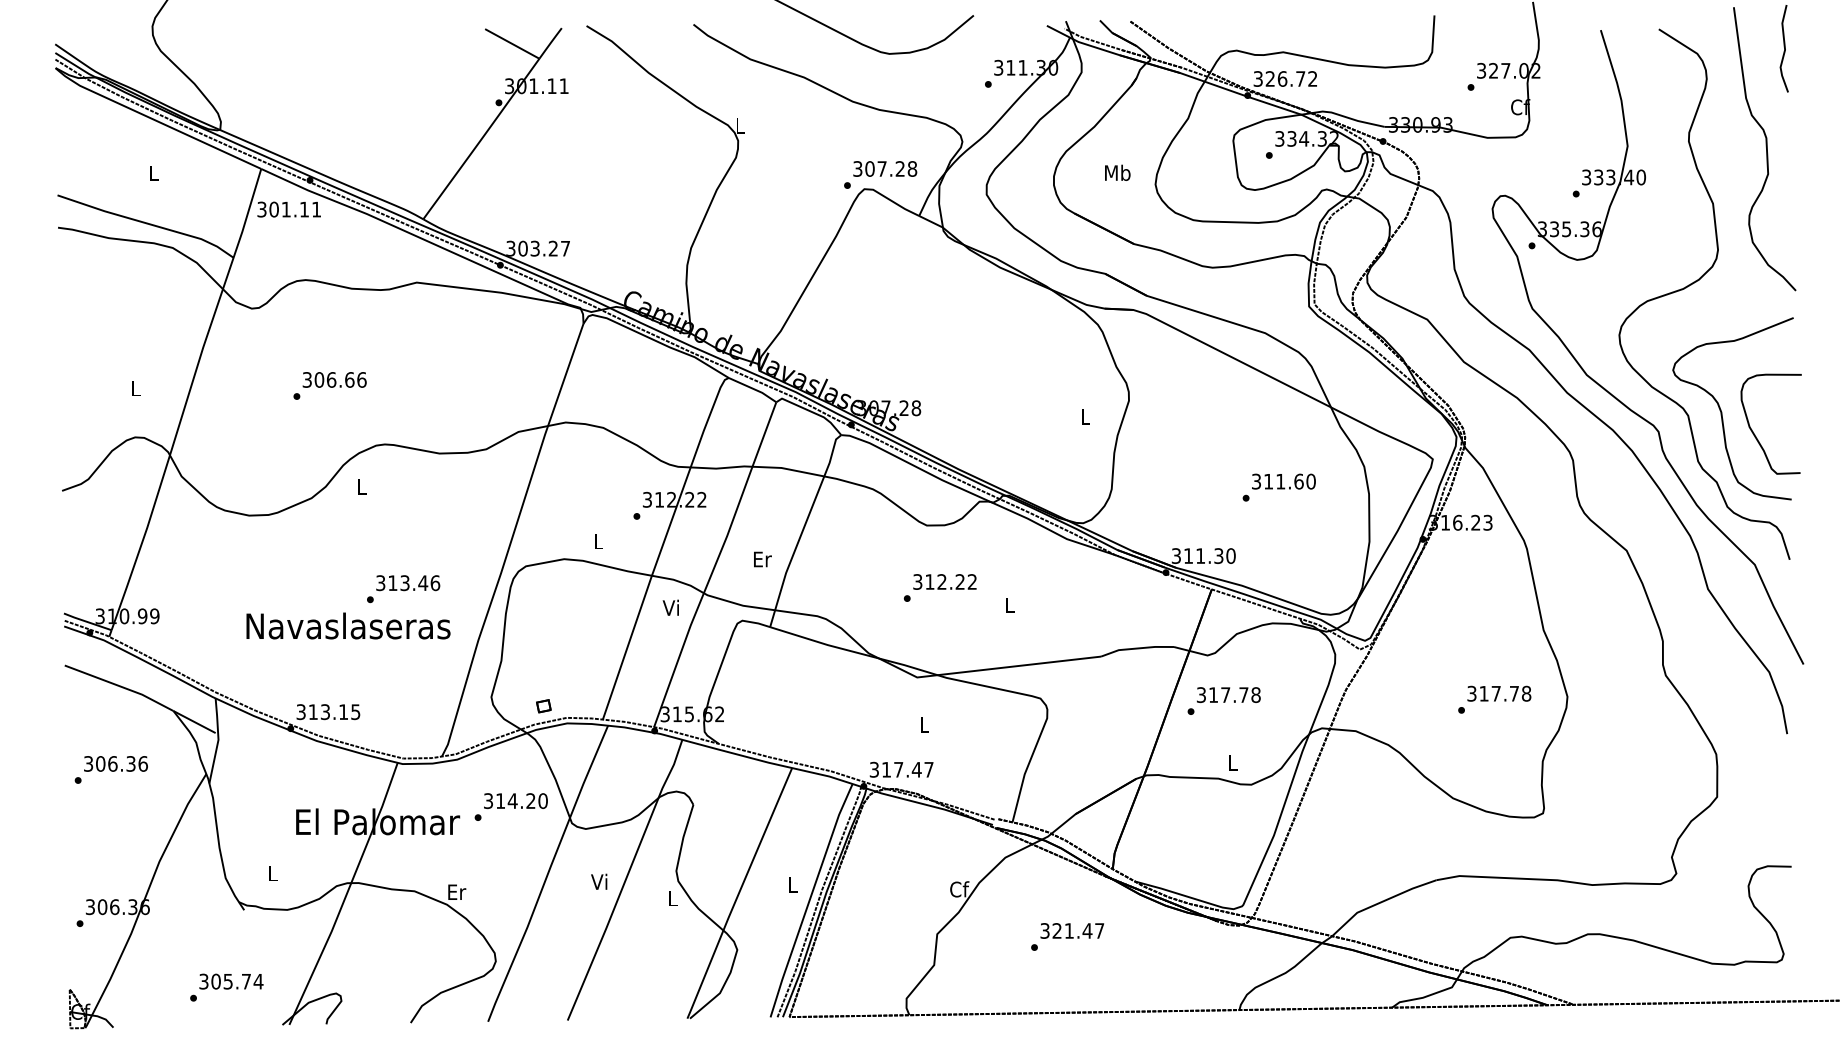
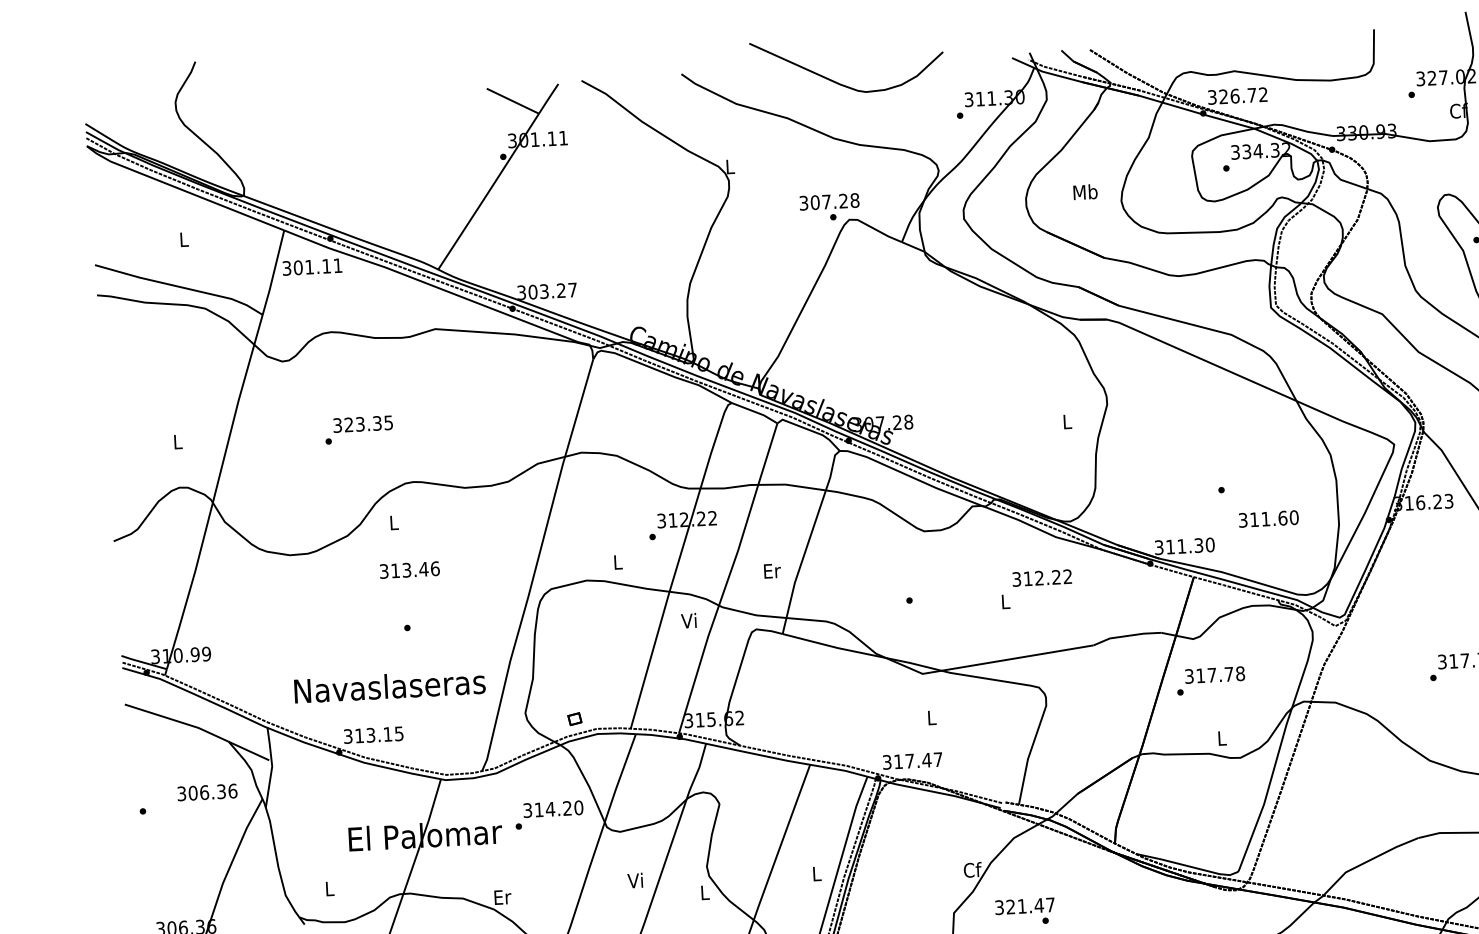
text: (885, 168) -> (829, 201), moved
text: (340, 379) -> (368, 423), 306.66 -> 323.35
text: (1283, 481) -> (1268, 518), moved
text: (944, 581) -> (1041, 577), moved
text: (408, 583) -> (410, 570), moved
text: (348, 625) -> (389, 685), moved
text: (115, 763) -> (206, 792), moved
text: (1072, 930) -> (1025, 905), moved

